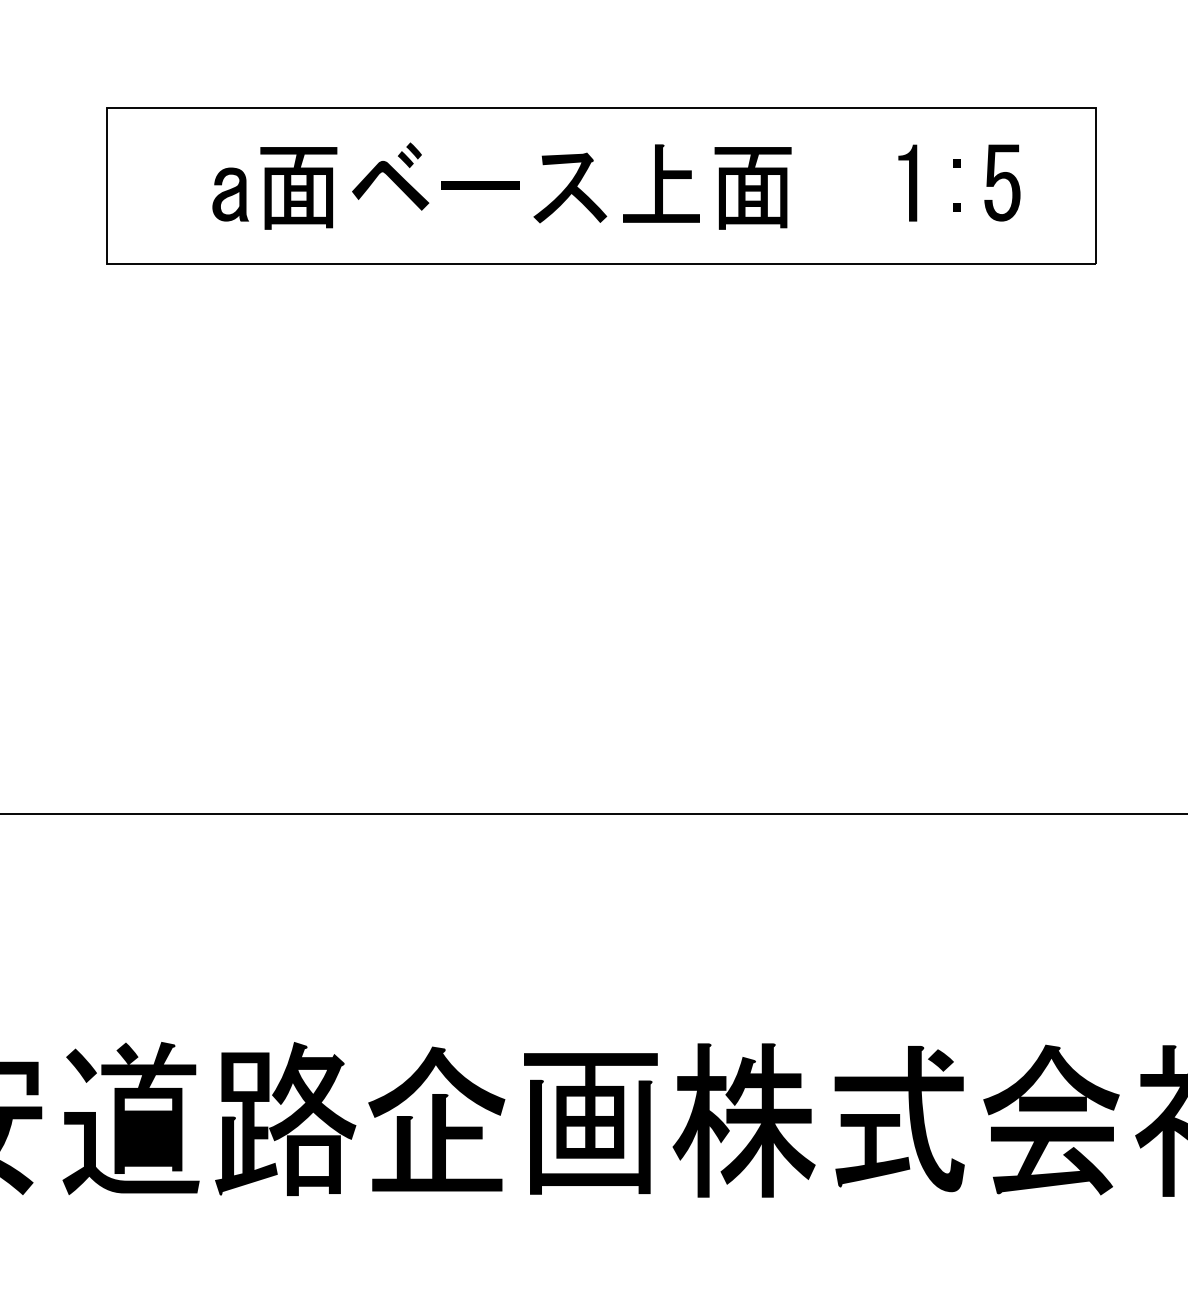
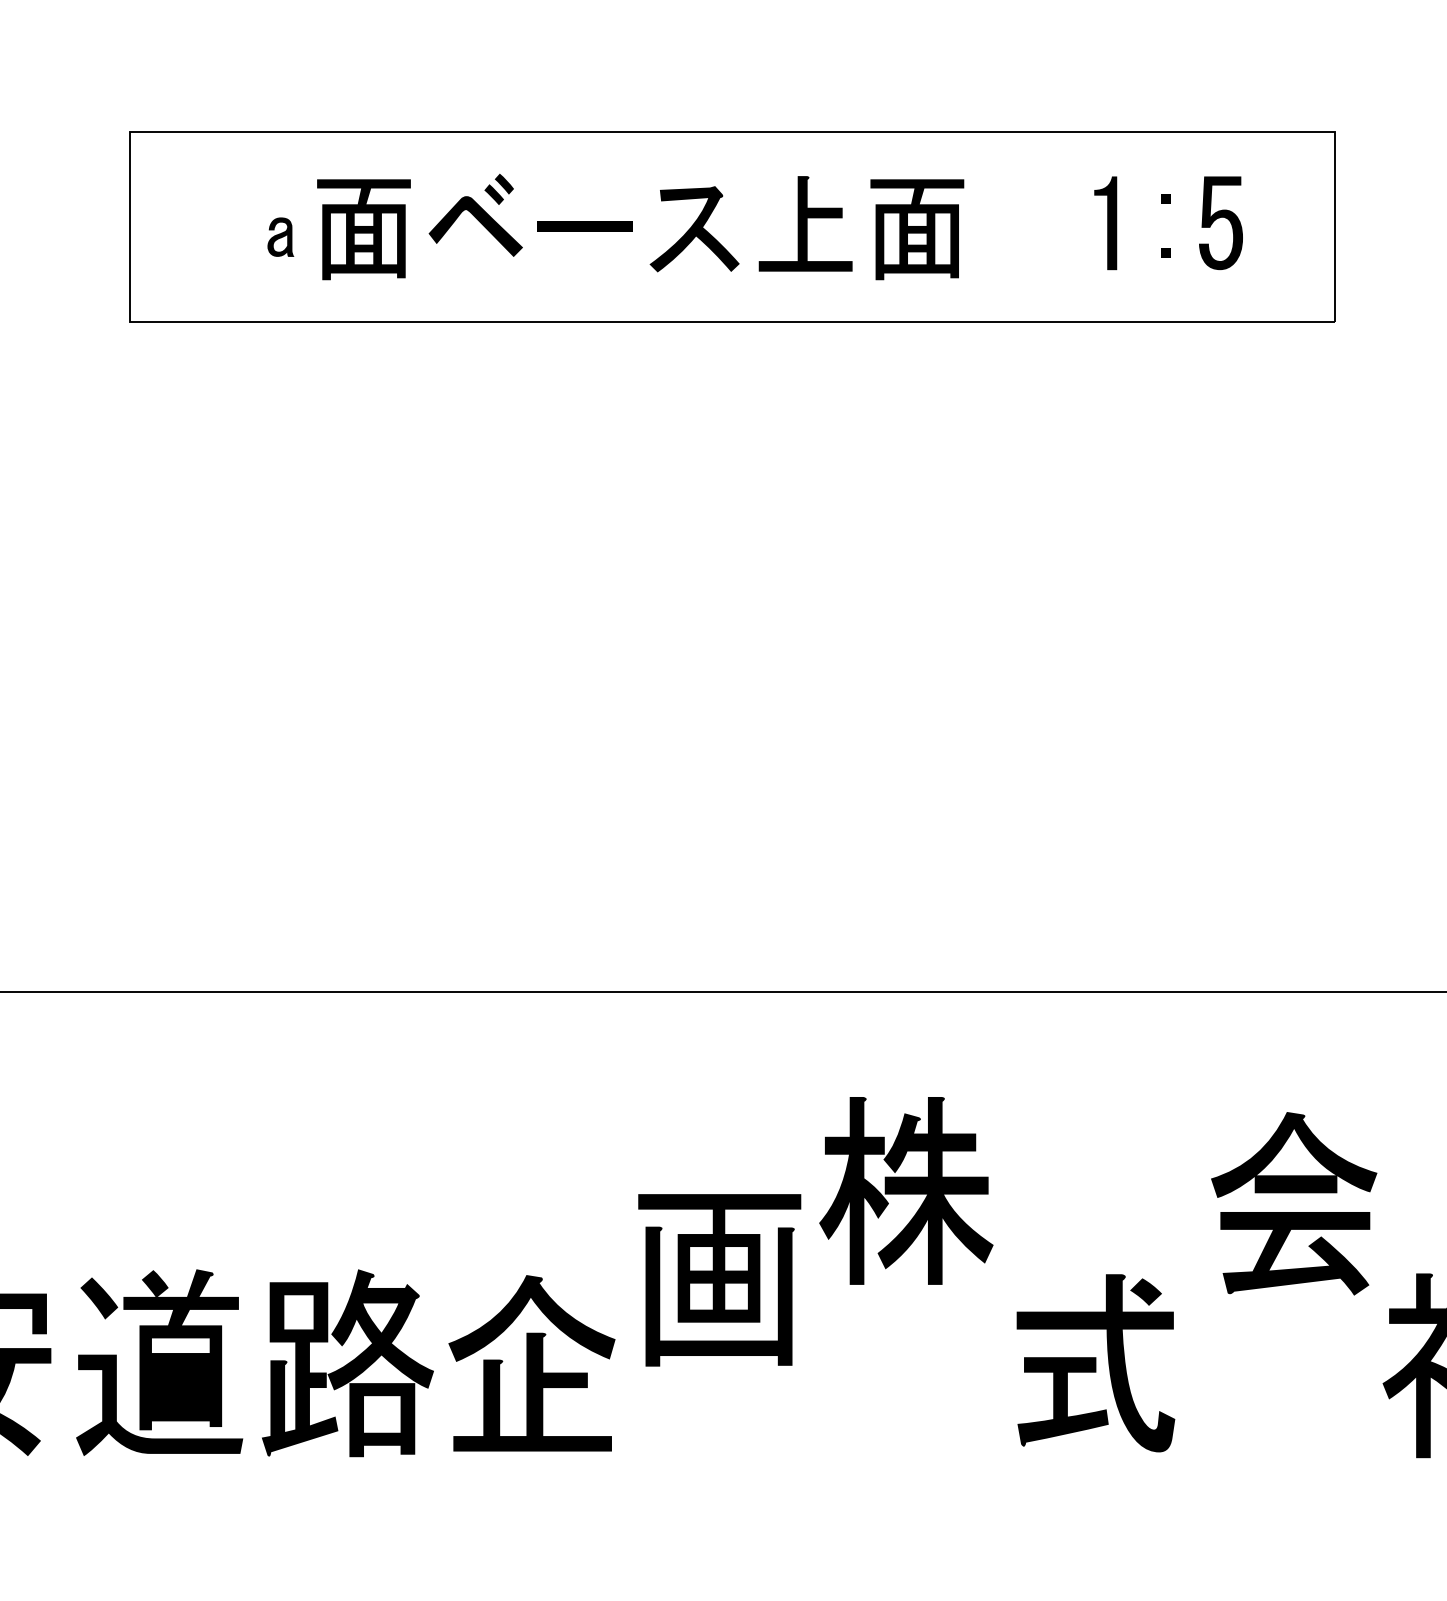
part: (230, 194) -> (280, 237), size x0.6
part: (743, 1120) -> (905, 1190), moved
part: (590, 1123) -> (719, 1279), moved
part: (1051, 1126) -> (1294, 1211), moved

